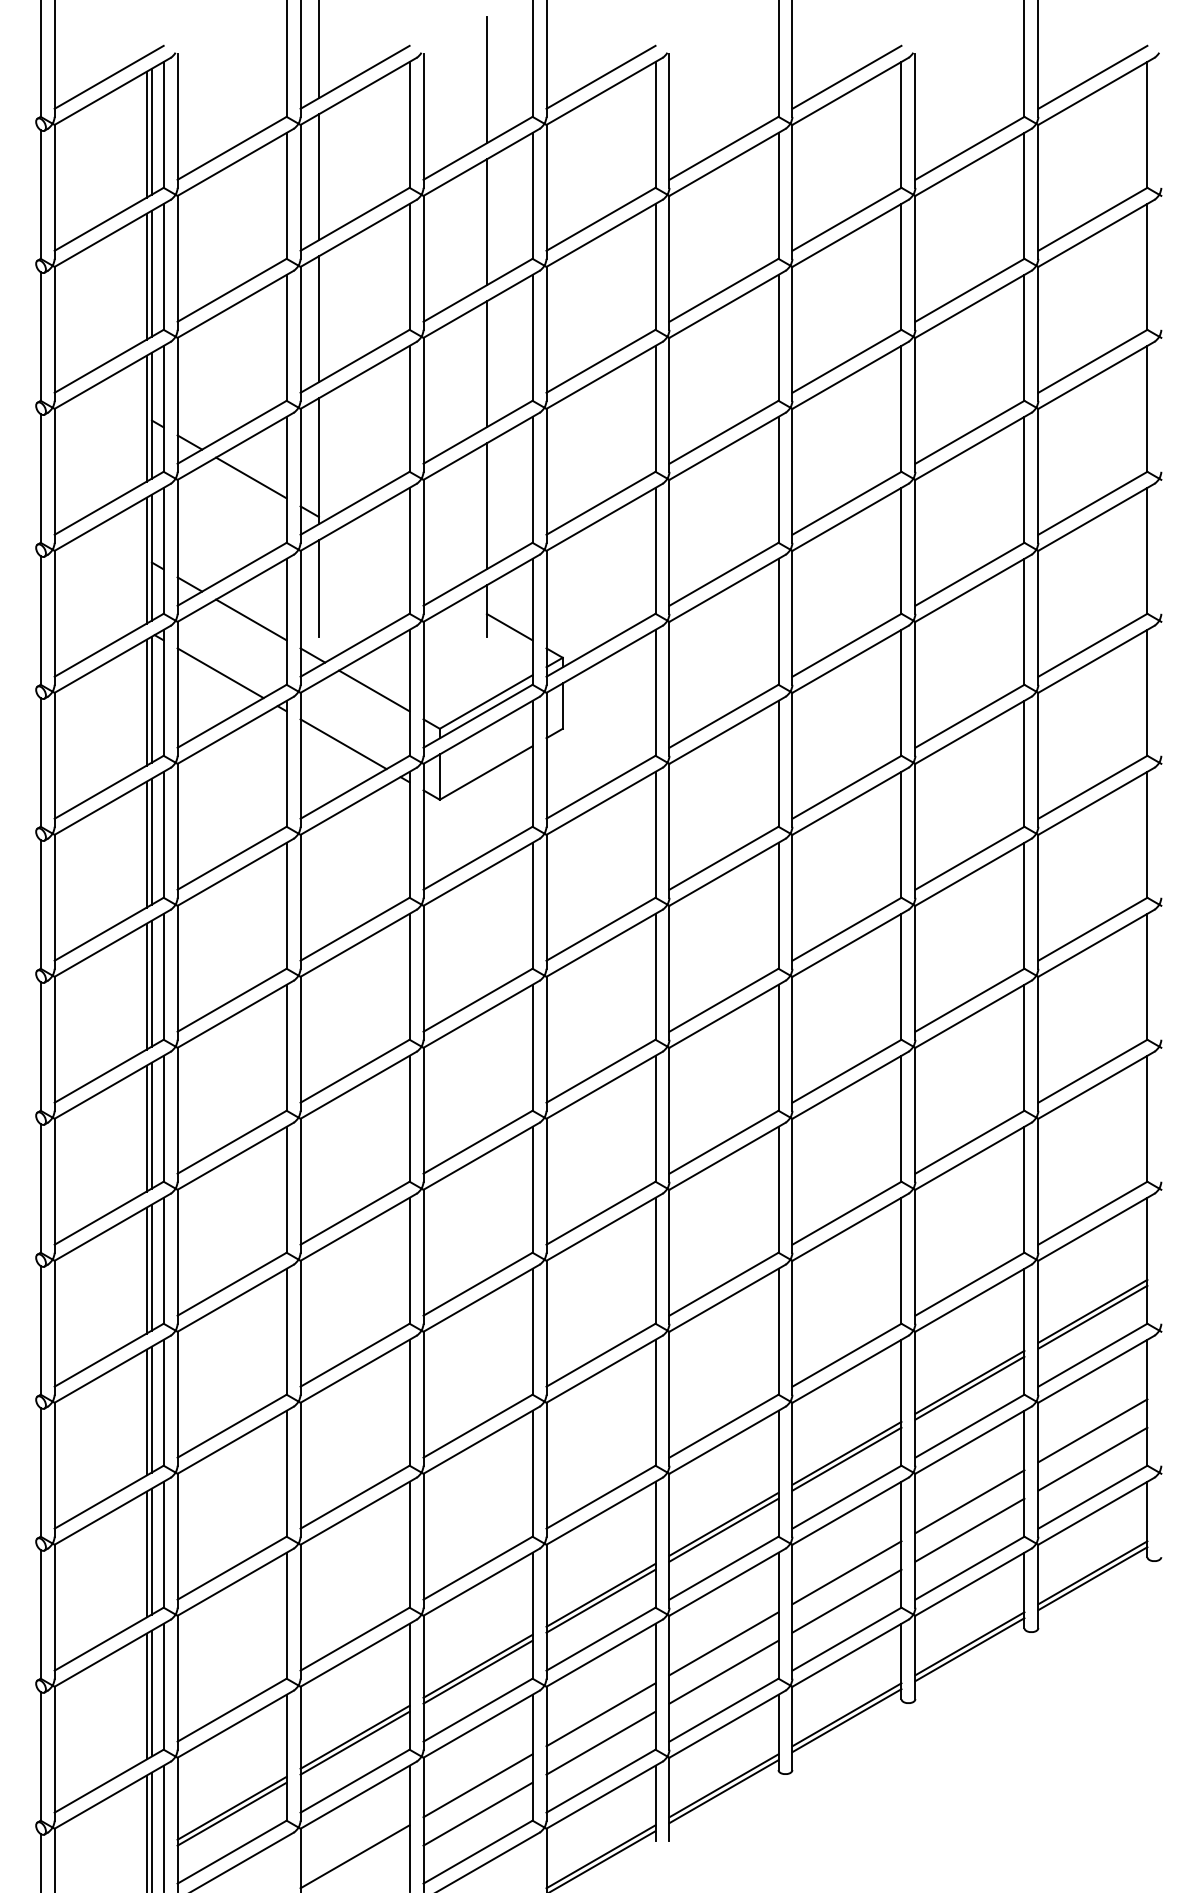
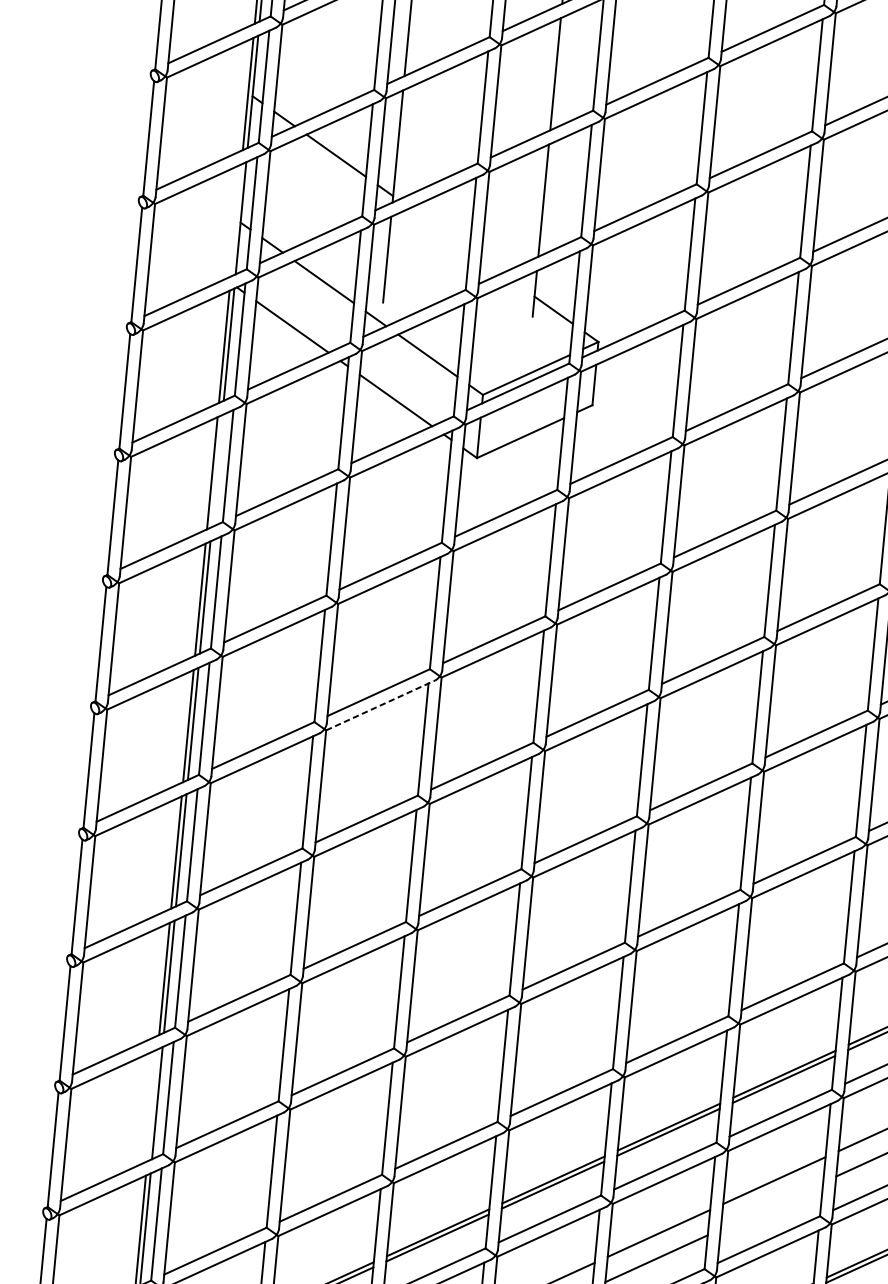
line: (146, 560) -> (235, 220), removed
line: (151, 841) -> (216, 470), removed
line: (358, 1085) -> (380, 705), solid -> dashed
line: (146, 1554) -> (152, 1105), removed
line: (846, 1600) -> (771, 1205), removed

